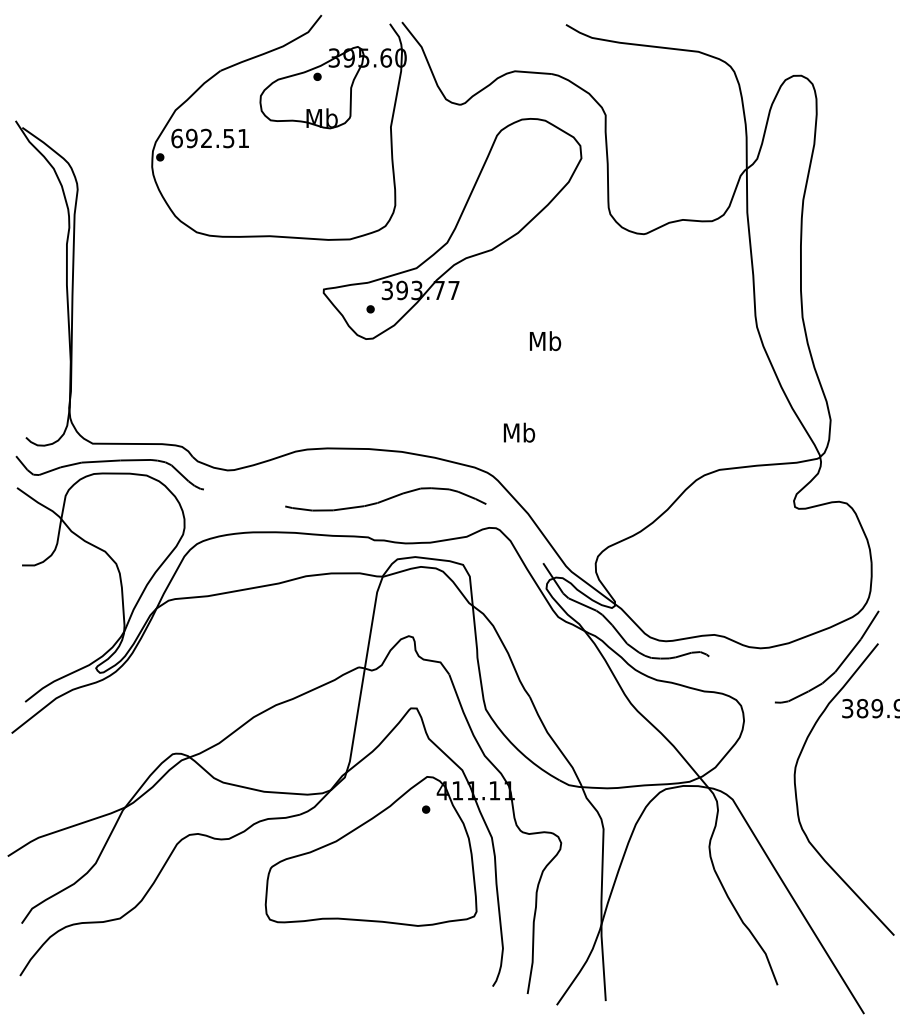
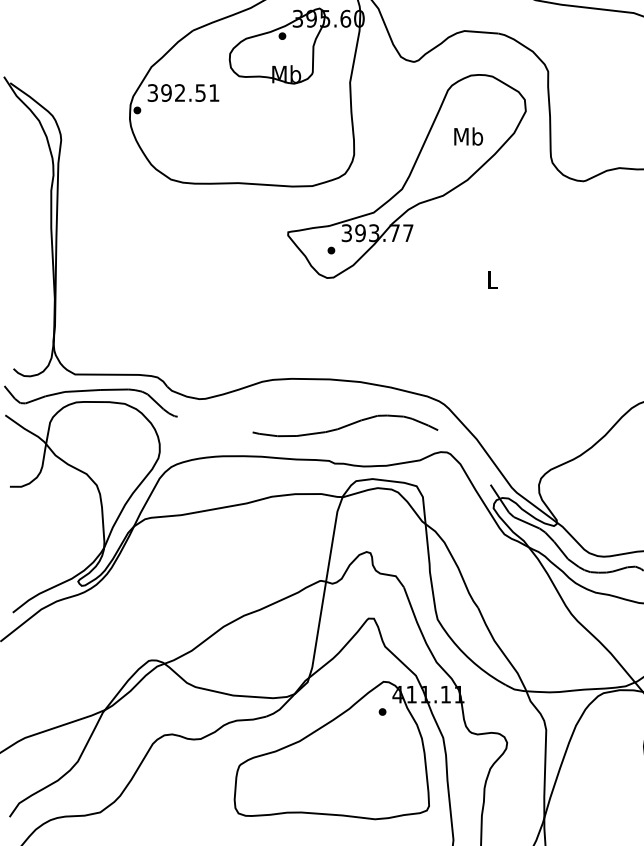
text: (176, 138) -> (152, 93), 692.51 -> 392.51
text: (545, 341) -> (492, 280), Mb -> L
text: (519, 432) -> (468, 136), moved

